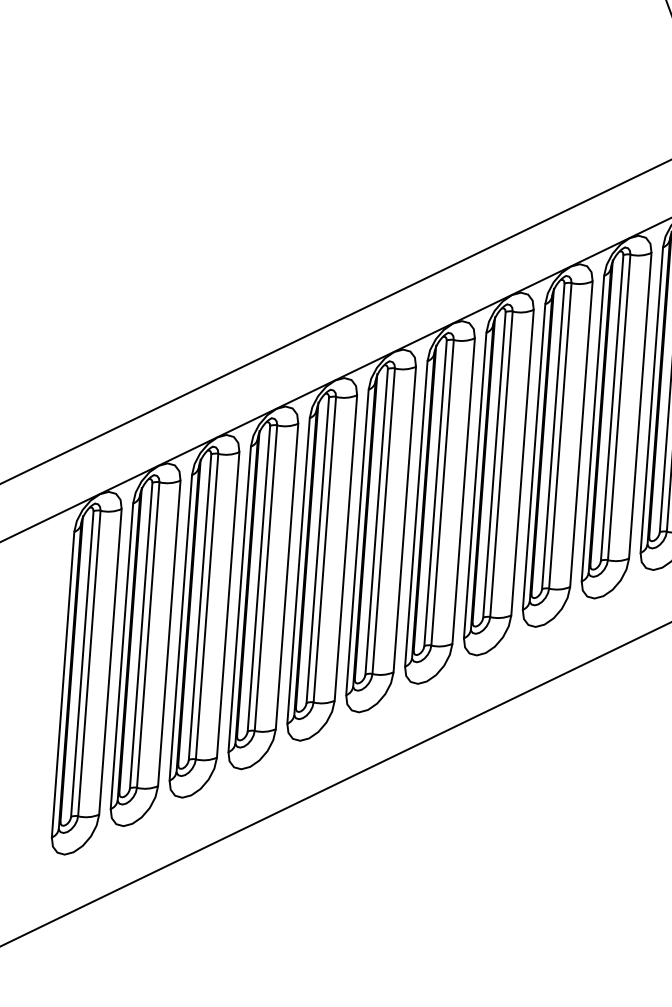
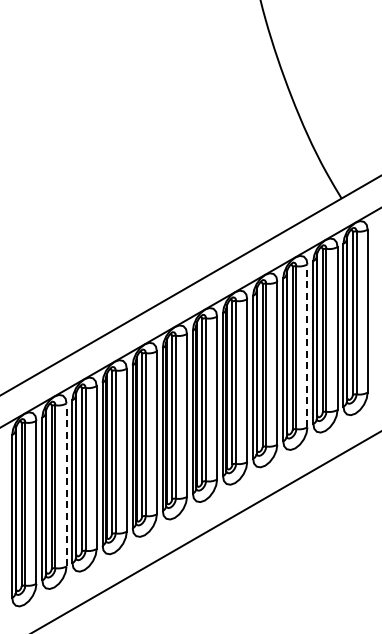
line: (640, 404) -> (307, 345), solid -> dashed
line: (169, 632) -> (66, 484), solid -> dashed

